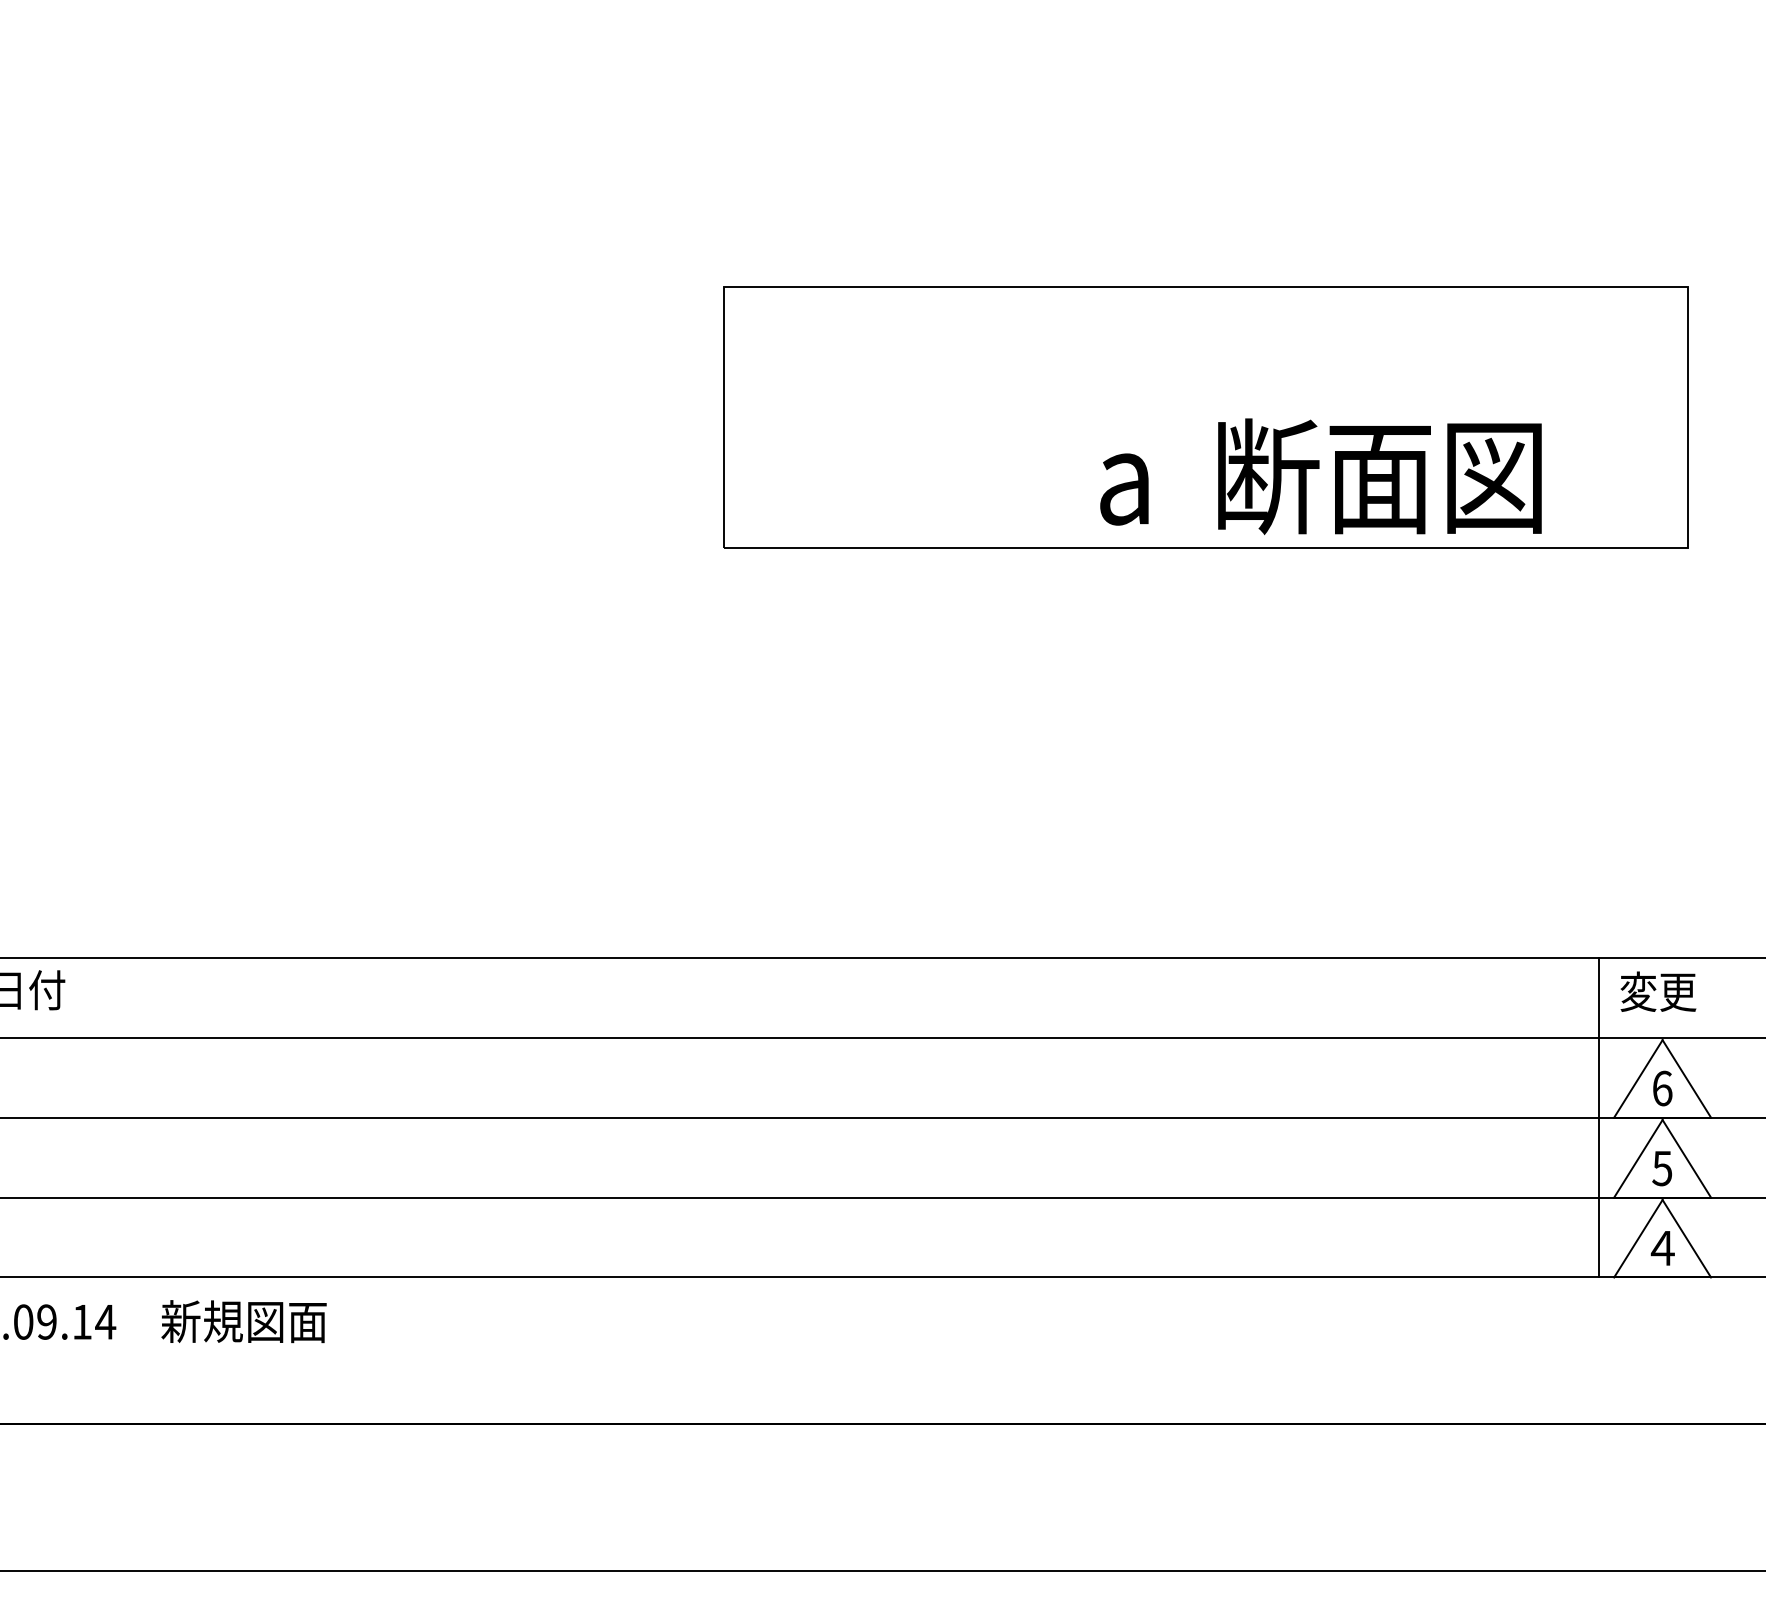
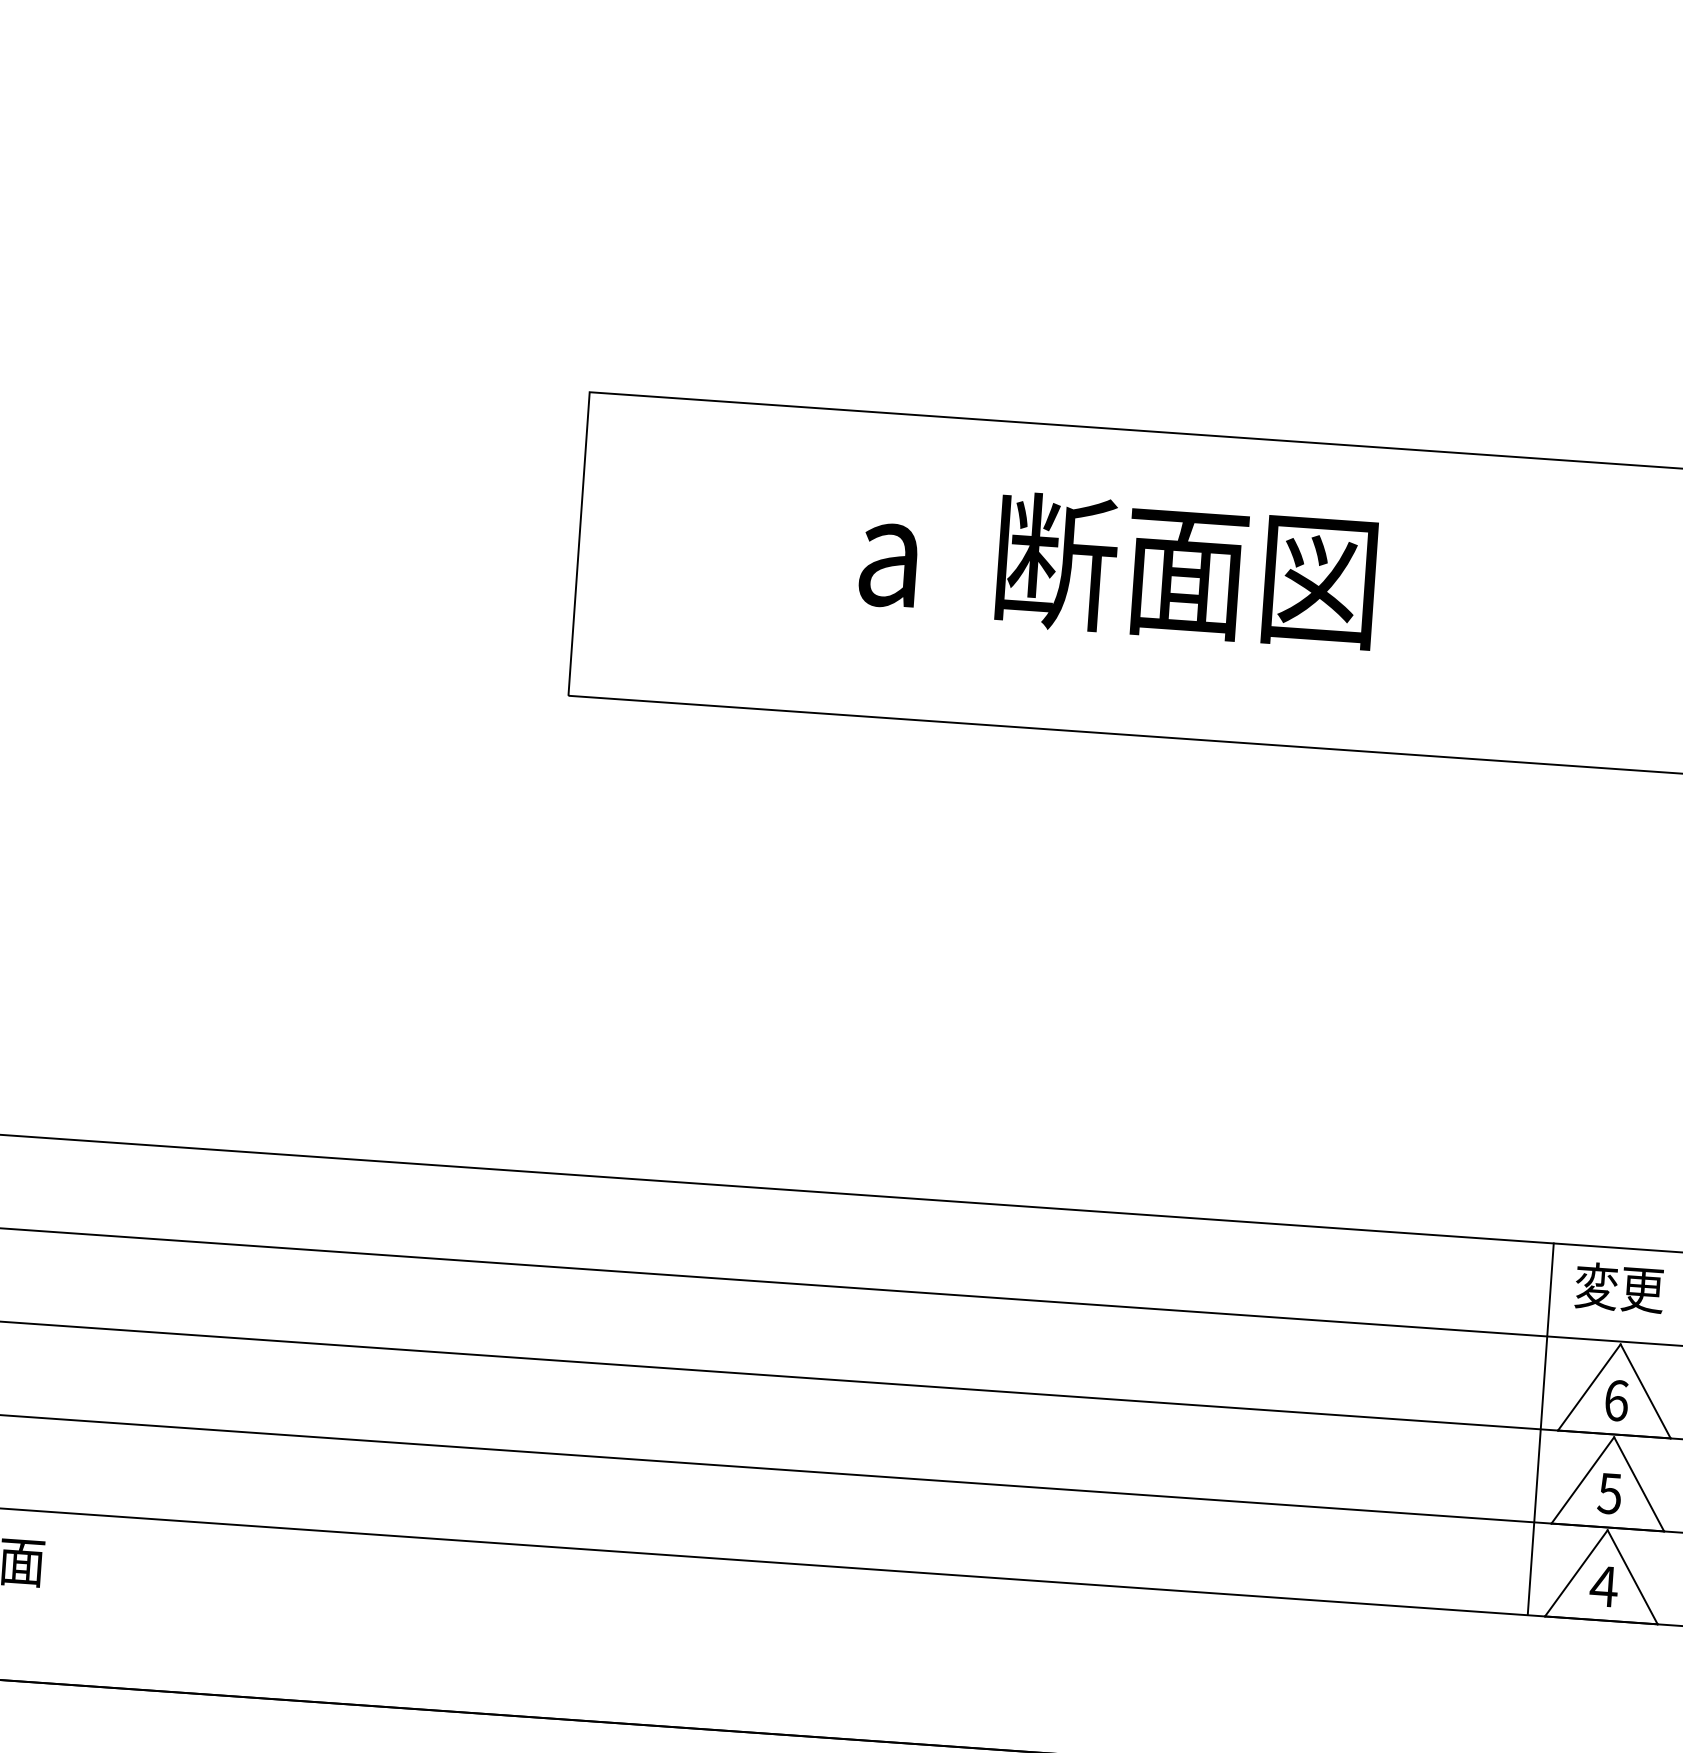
text: (1320, 476) -> (1117, 566), moved

